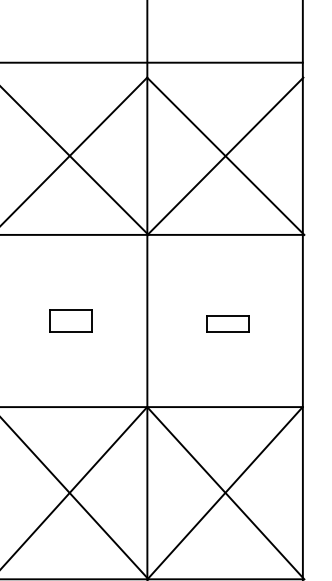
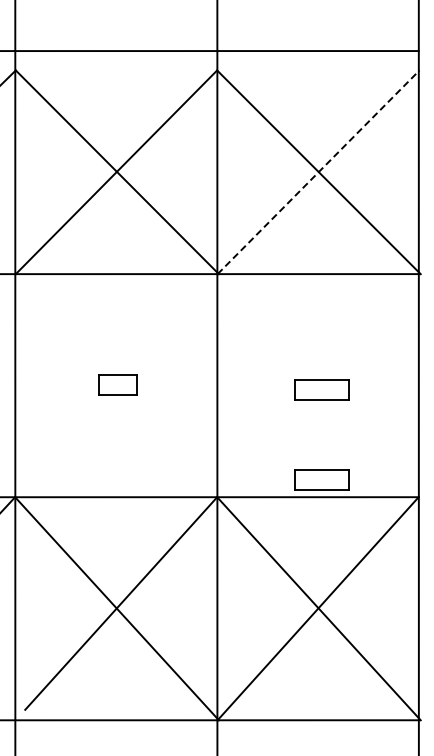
line: (225, 155) -> (318, 171), solid -> dashed
part: (70, 320) -> (117, 385), size x0.7
part: (227, 393) -> (321, 479), added

